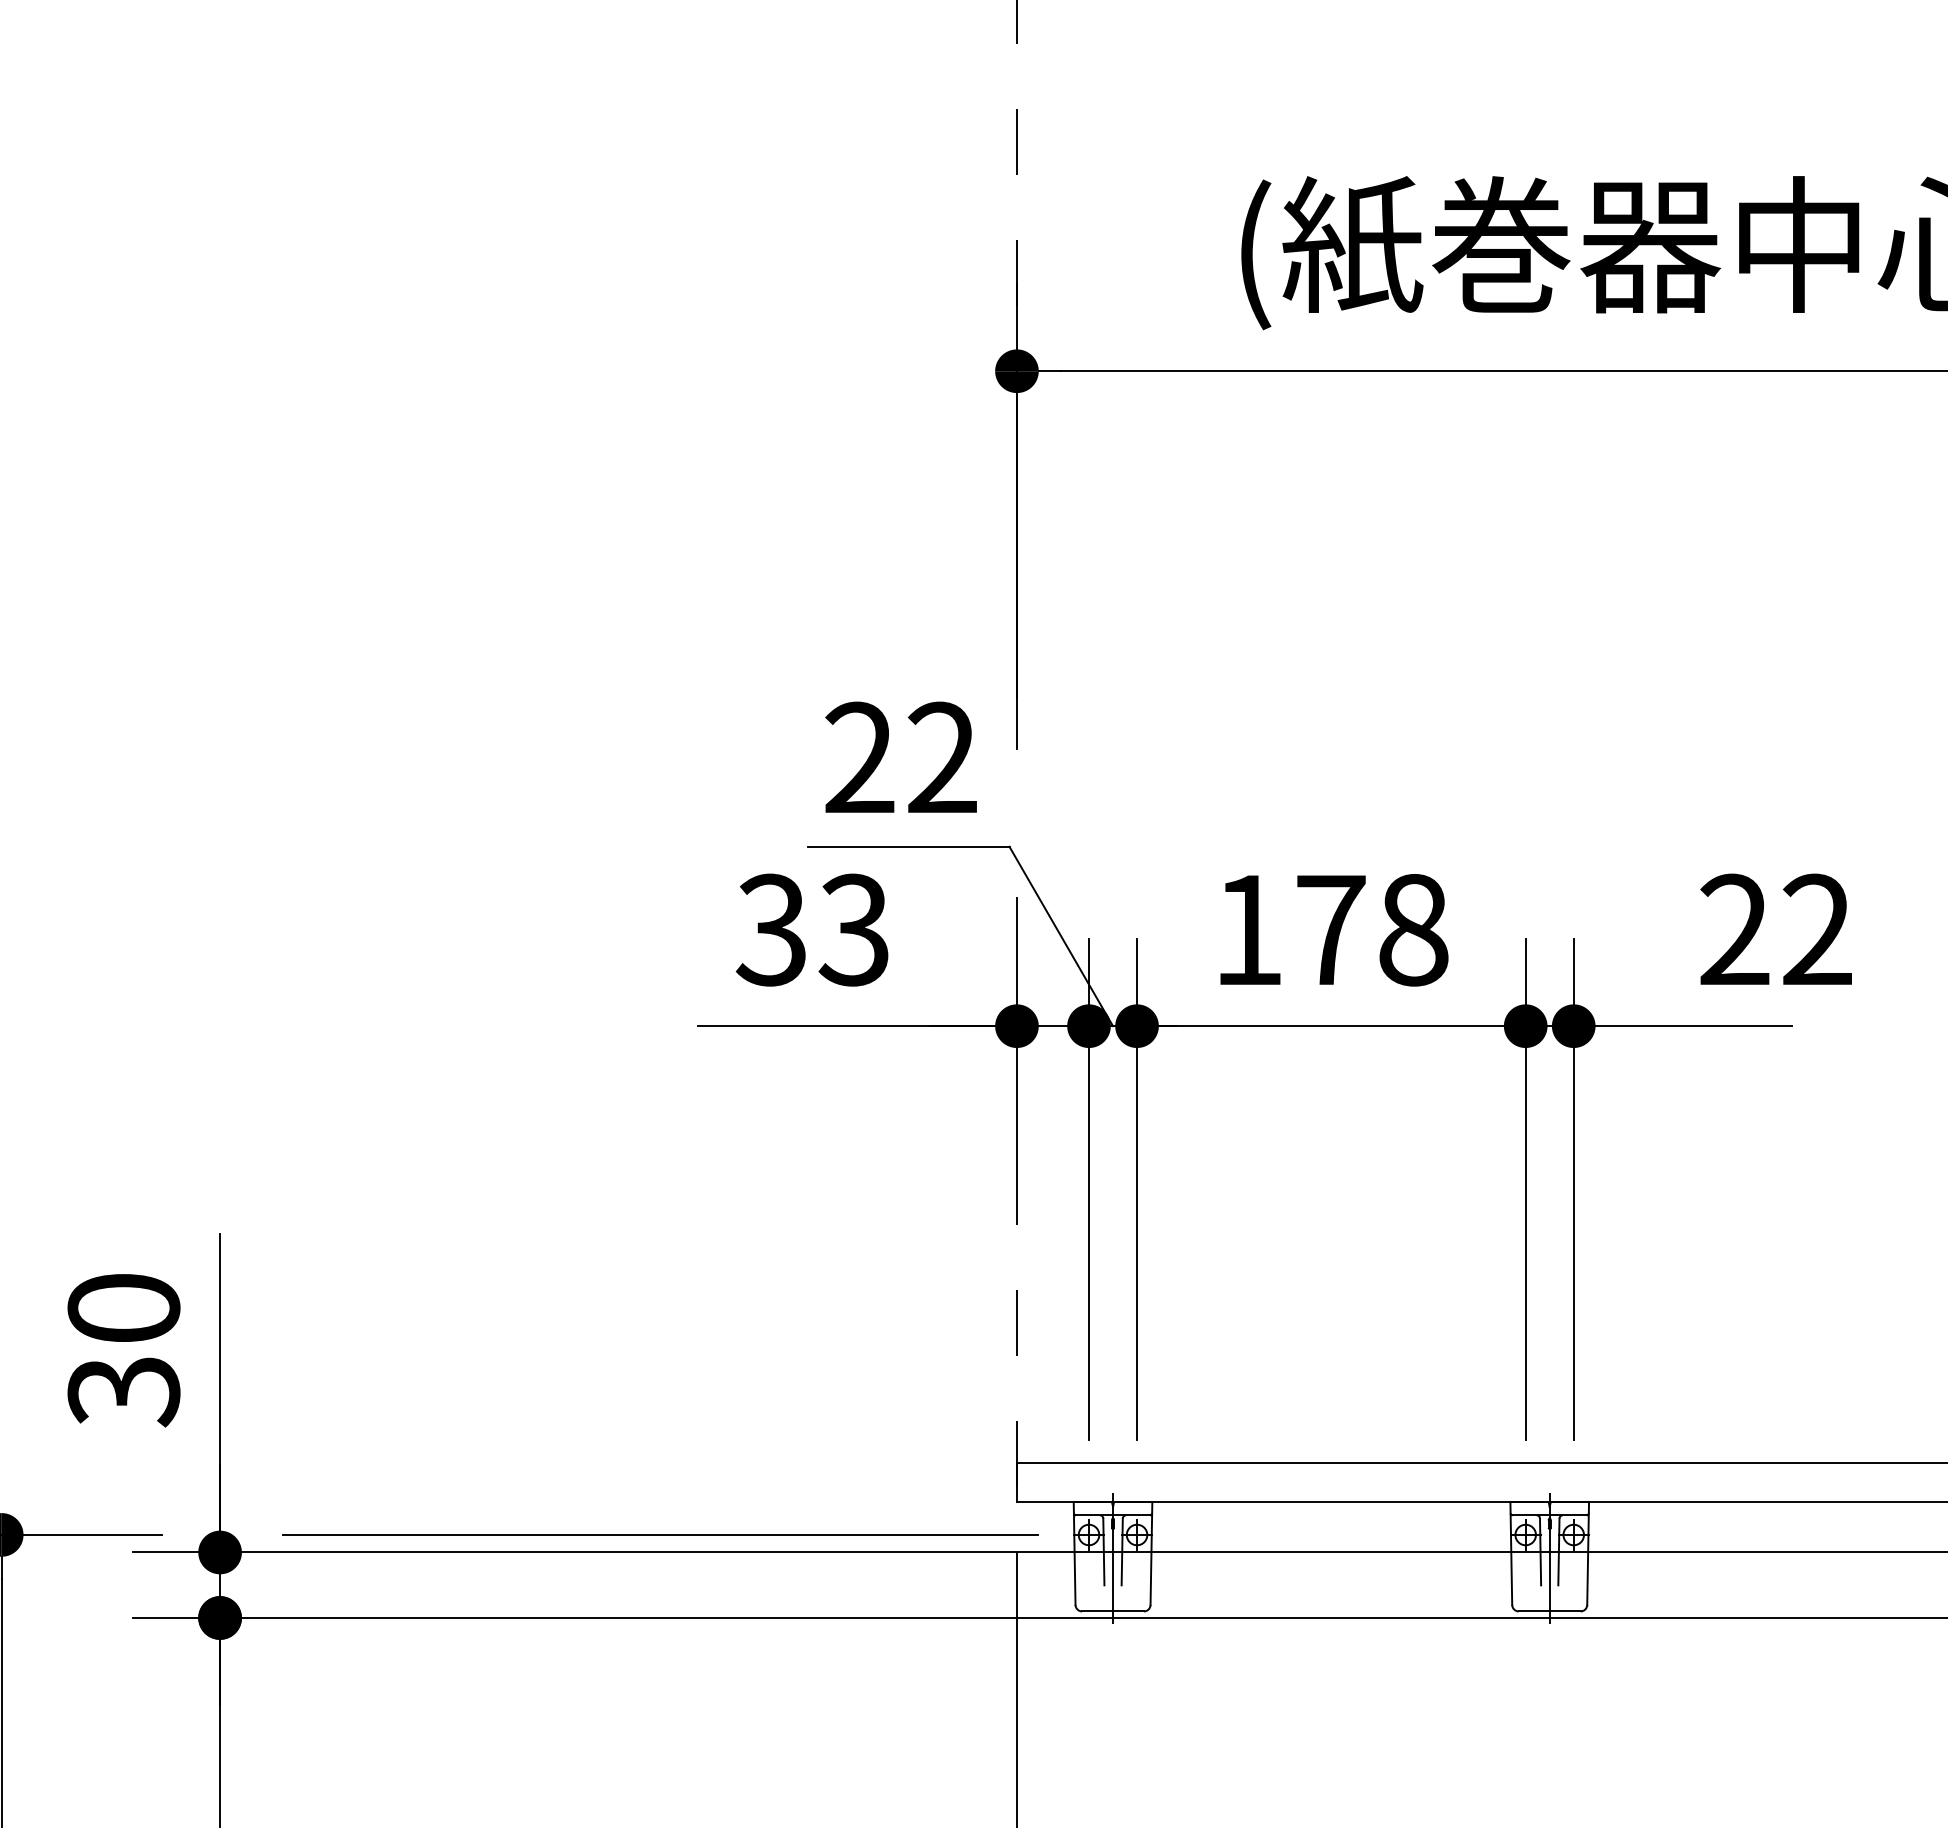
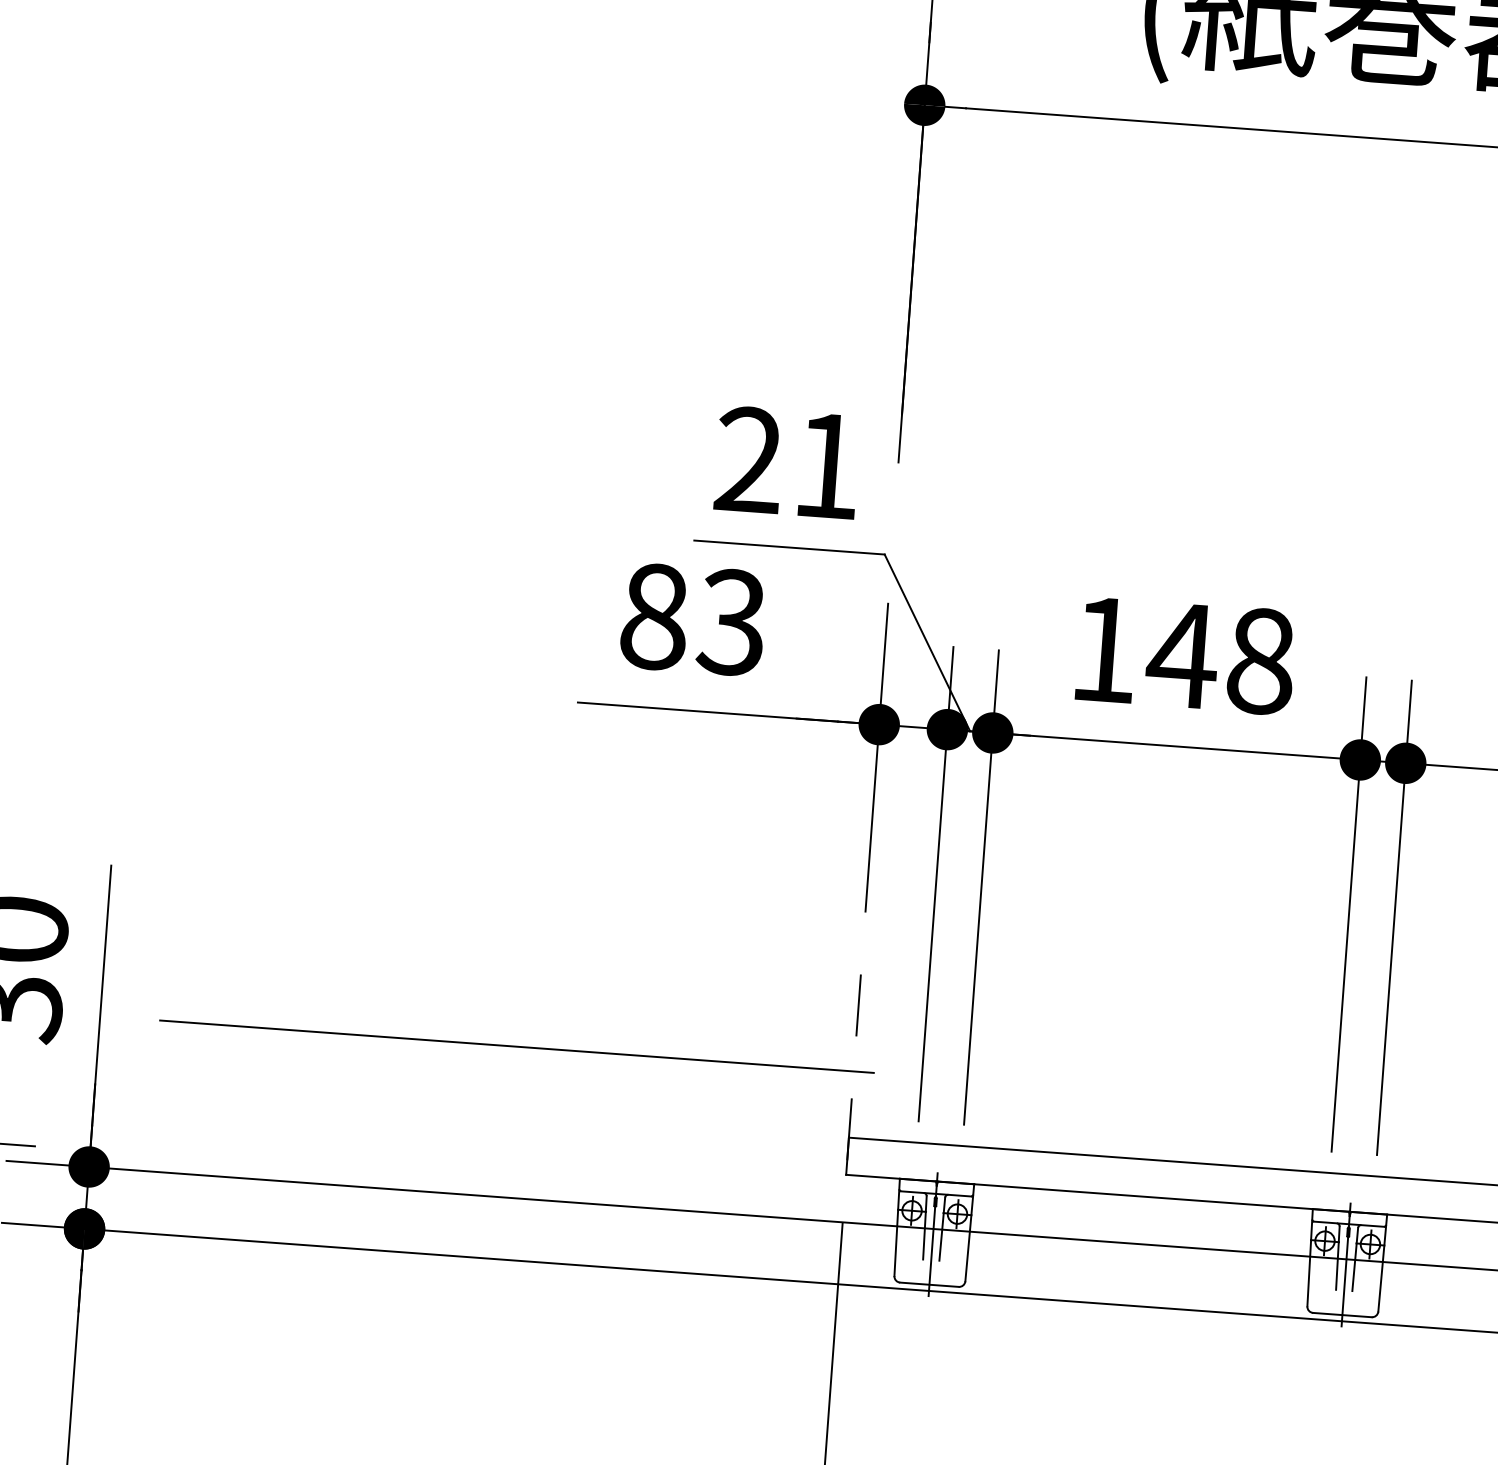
text: (941, 756) -> (826, 464), 22 -> 21
text: (771, 929) -> (653, 616), 33 -> 83
text: (1330, 929) -> (1182, 654), 178 -> 148
line: (660, 1534) -> (516, 1046), moved

